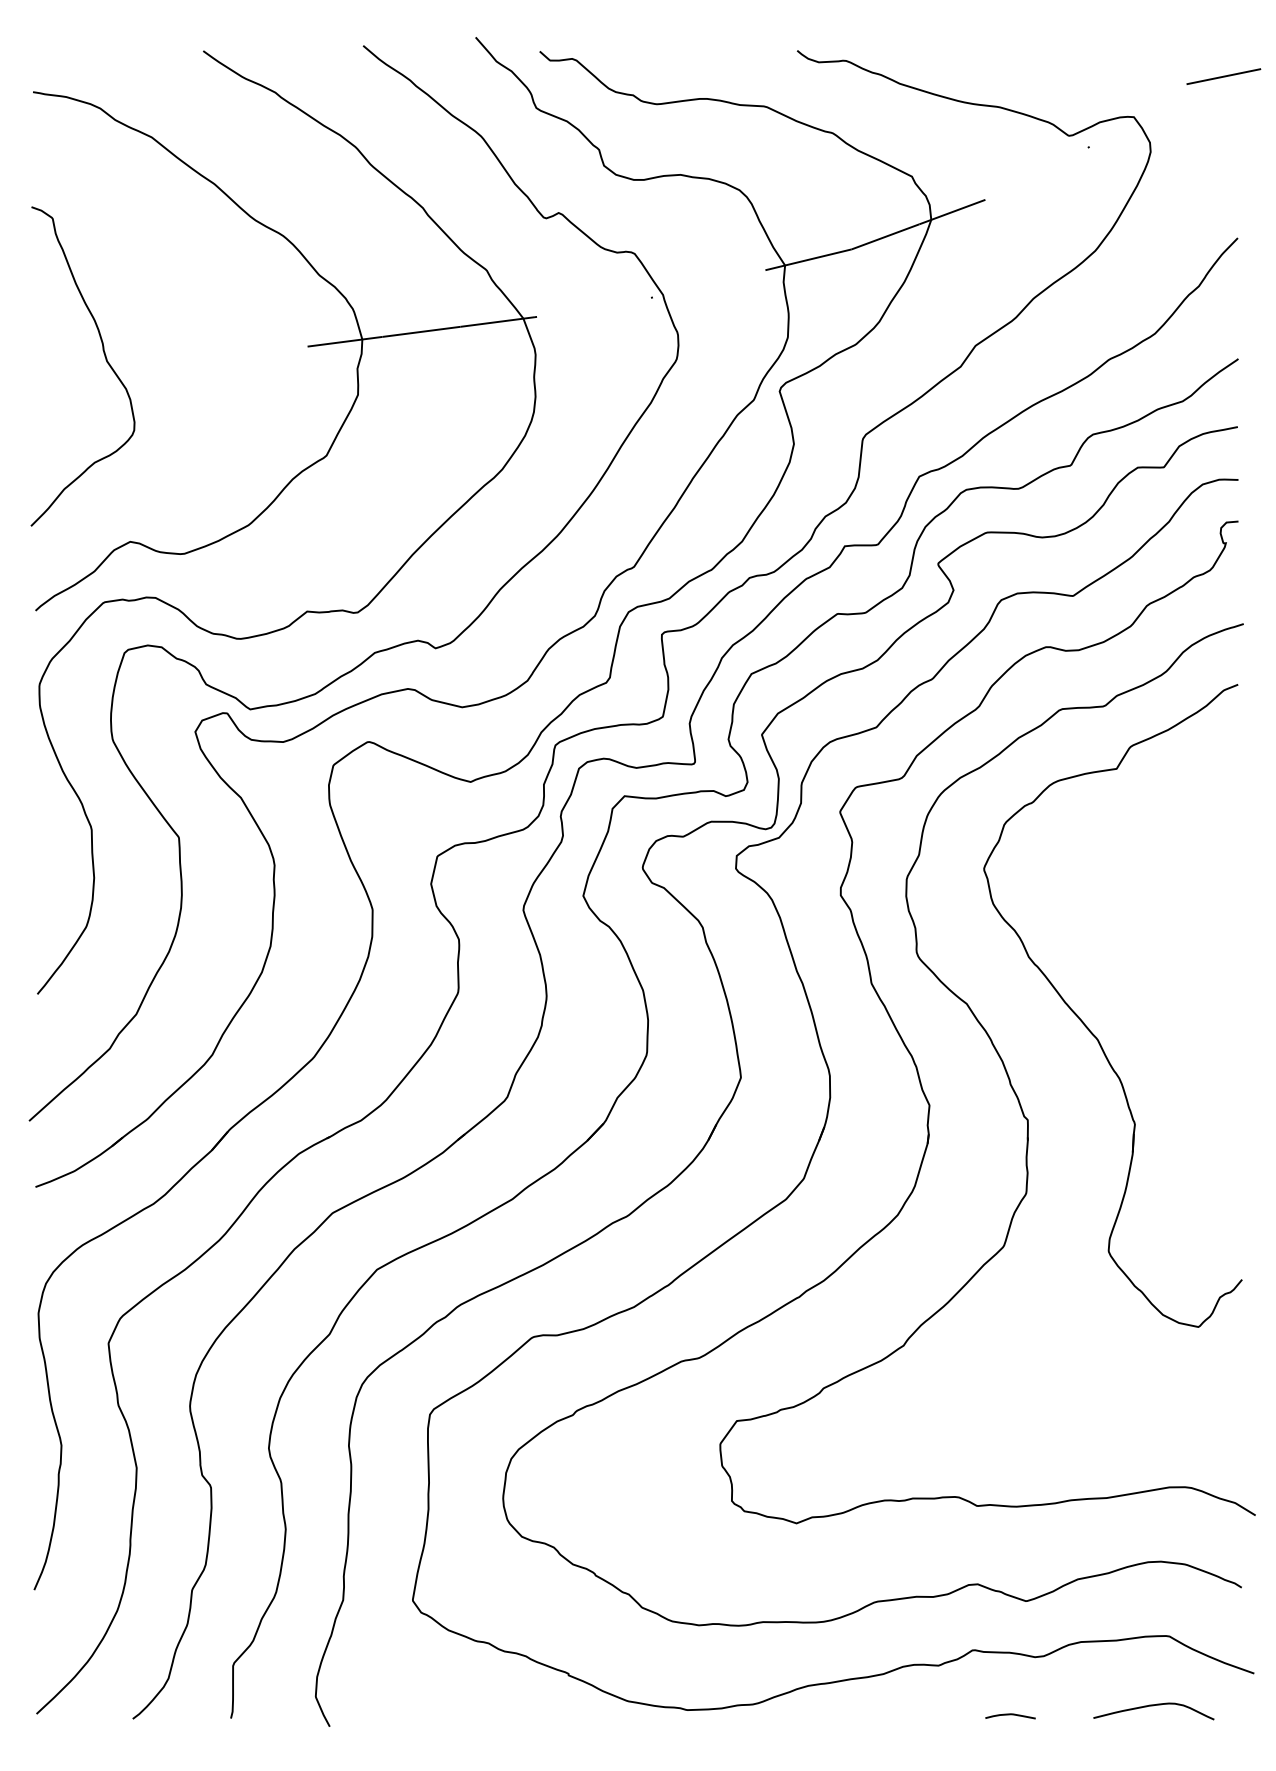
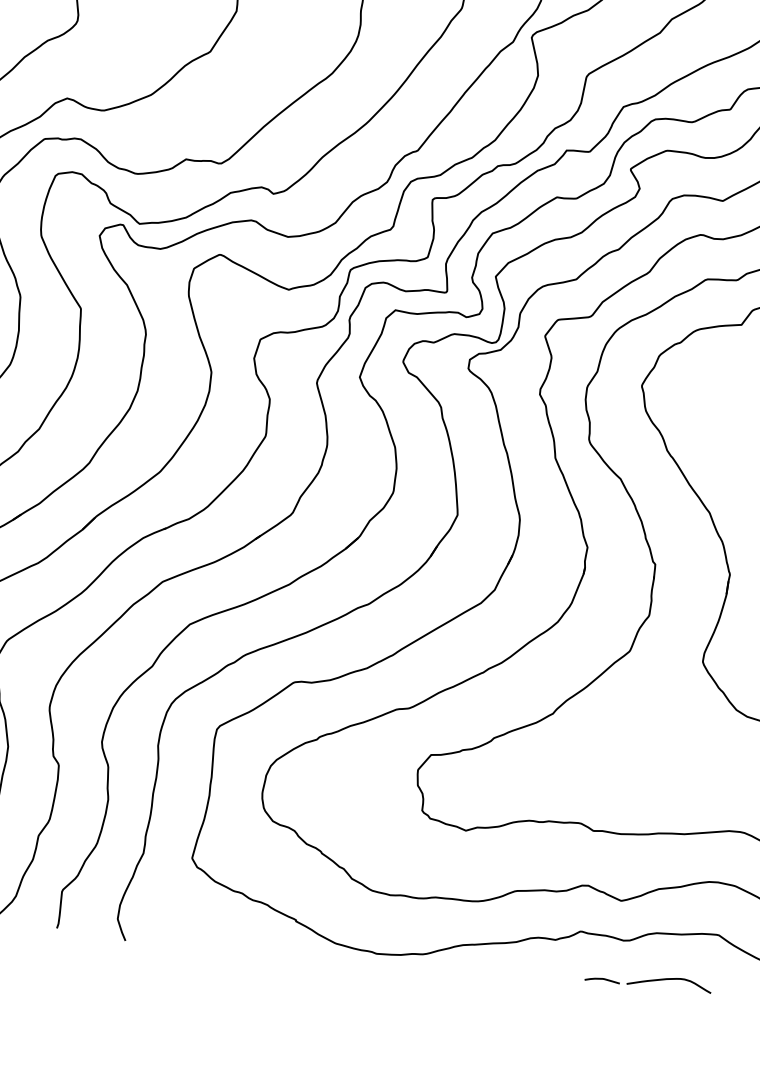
curve: (1153, 1706) -> (669, 979), moved

